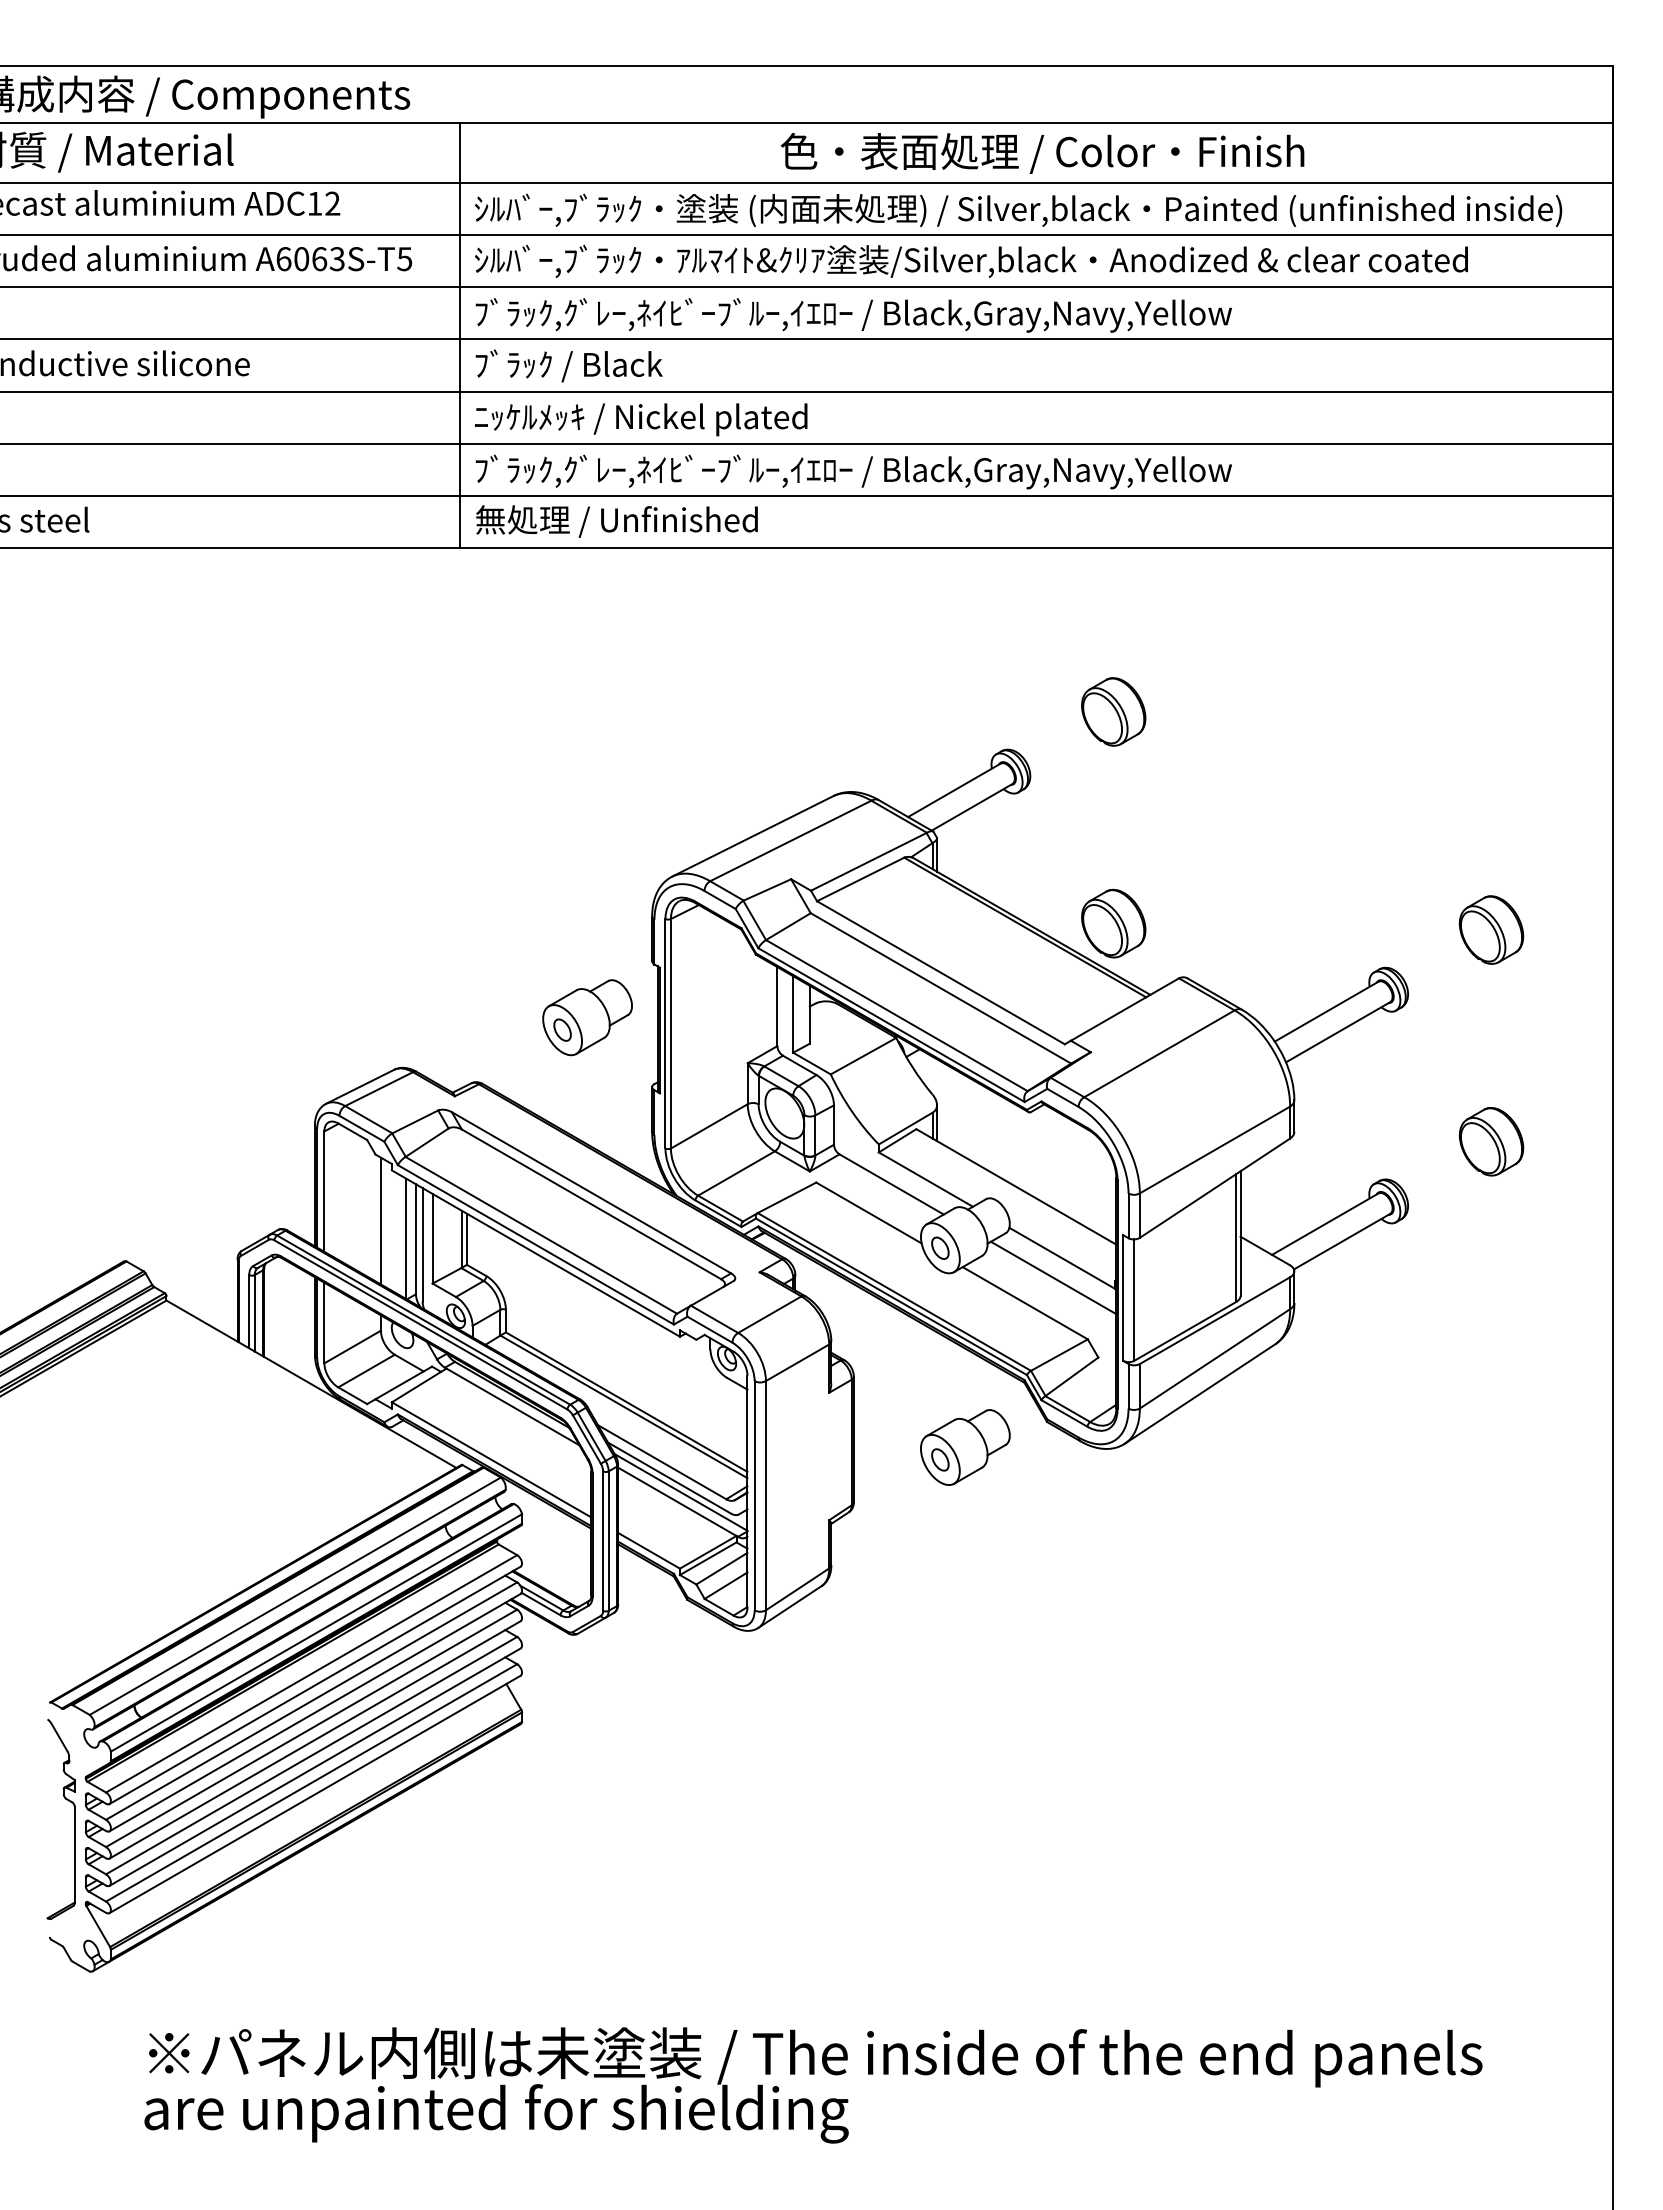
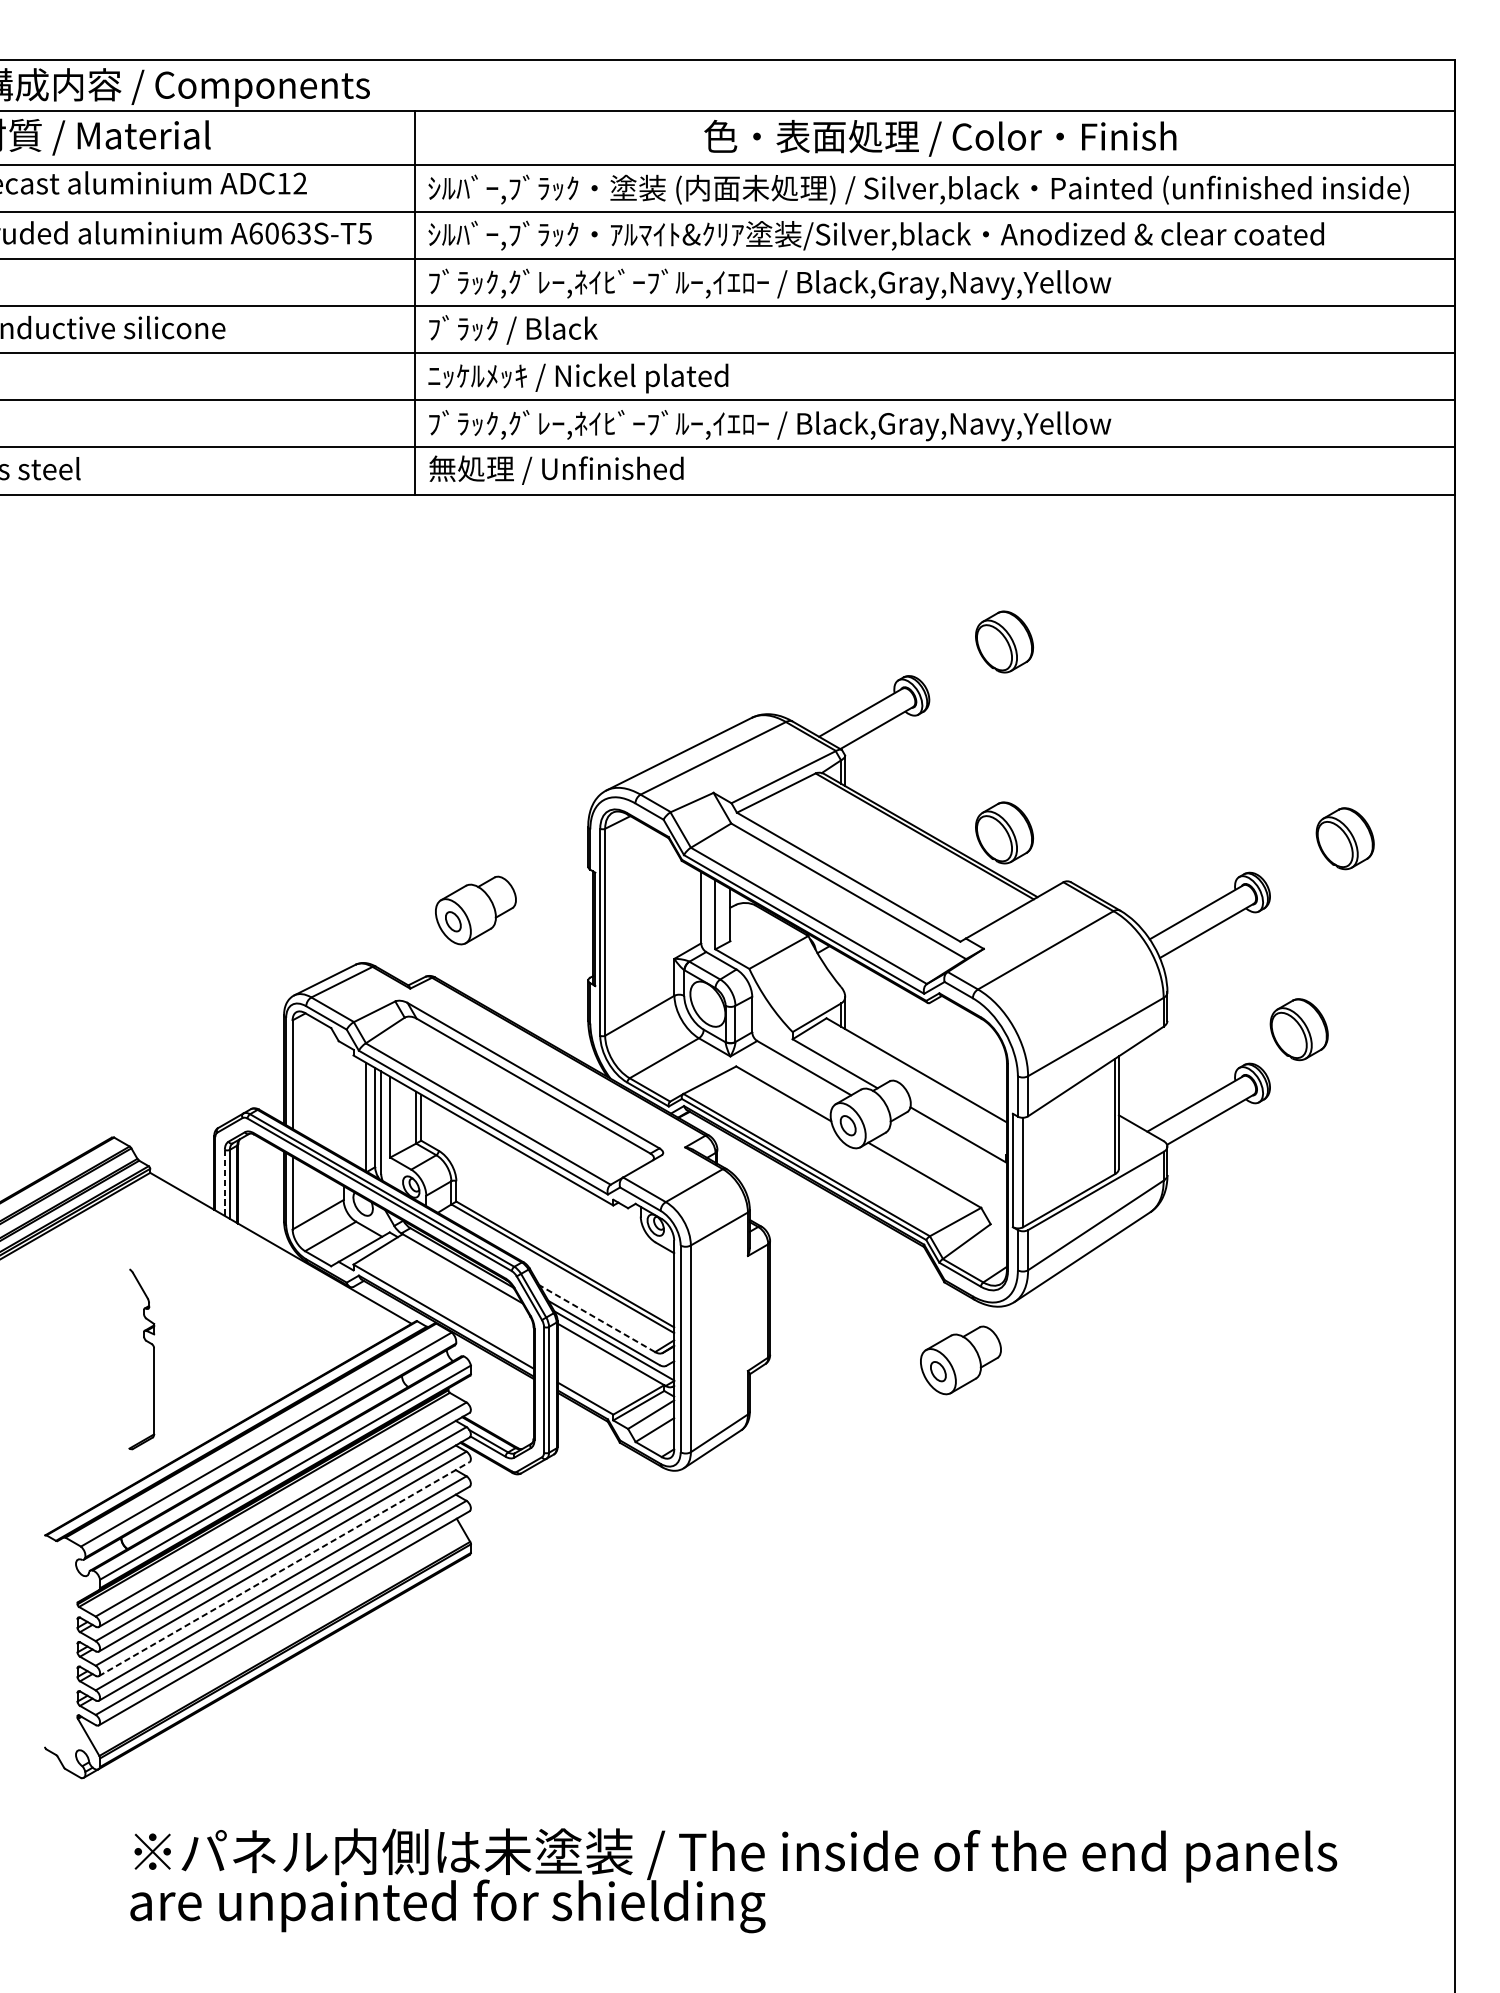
part: (587, 1017) -> (475, 910), moved
part: (1491, 1141) -> (1299, 1029), moved
line: (380, 1220) -> (343, 1100), removed
line: (1053, 1277) -> (950, 1152), removed
line: (249, 1311) -> (225, 1182), solid -> dashed
part: (965, 1447) -> (961, 1360), moved
line: (661, 1461) -> (596, 1318), solid -> dashed
line: (315, 1739) -> (284, 1568), solid -> dashed
part: (74, 1818) -> (153, 1358), moved

